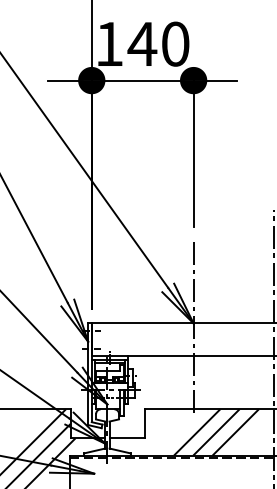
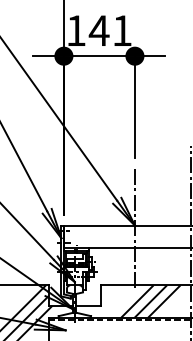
text: (175, 43) -> (122, 30), 140 -> 141

